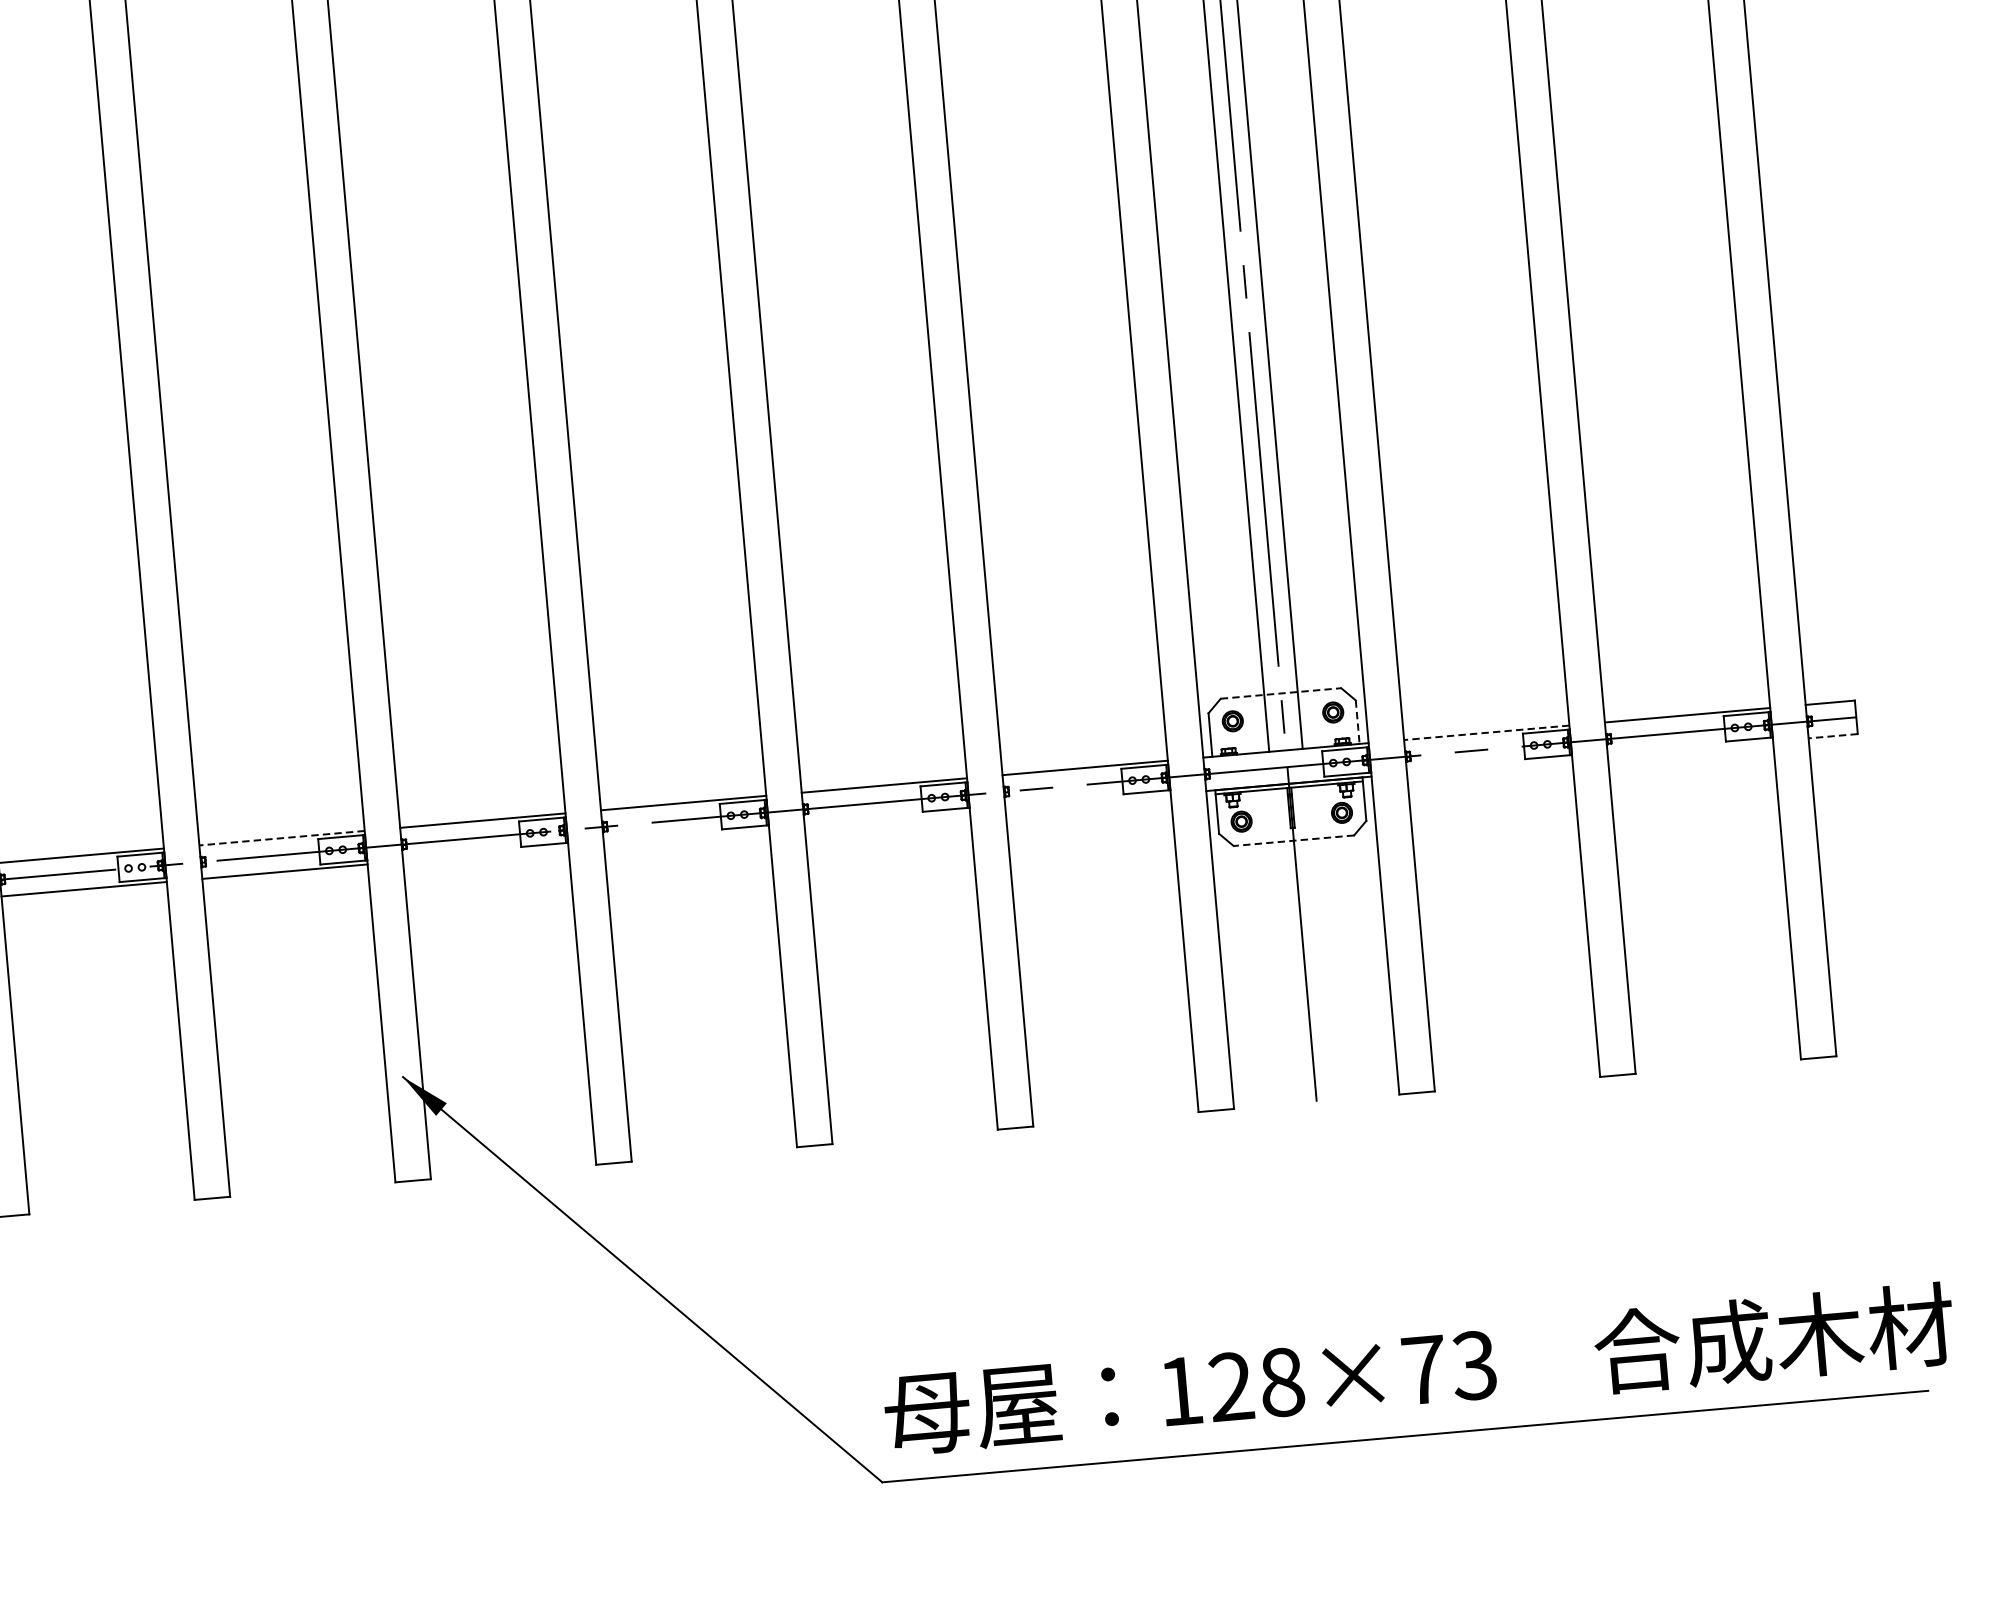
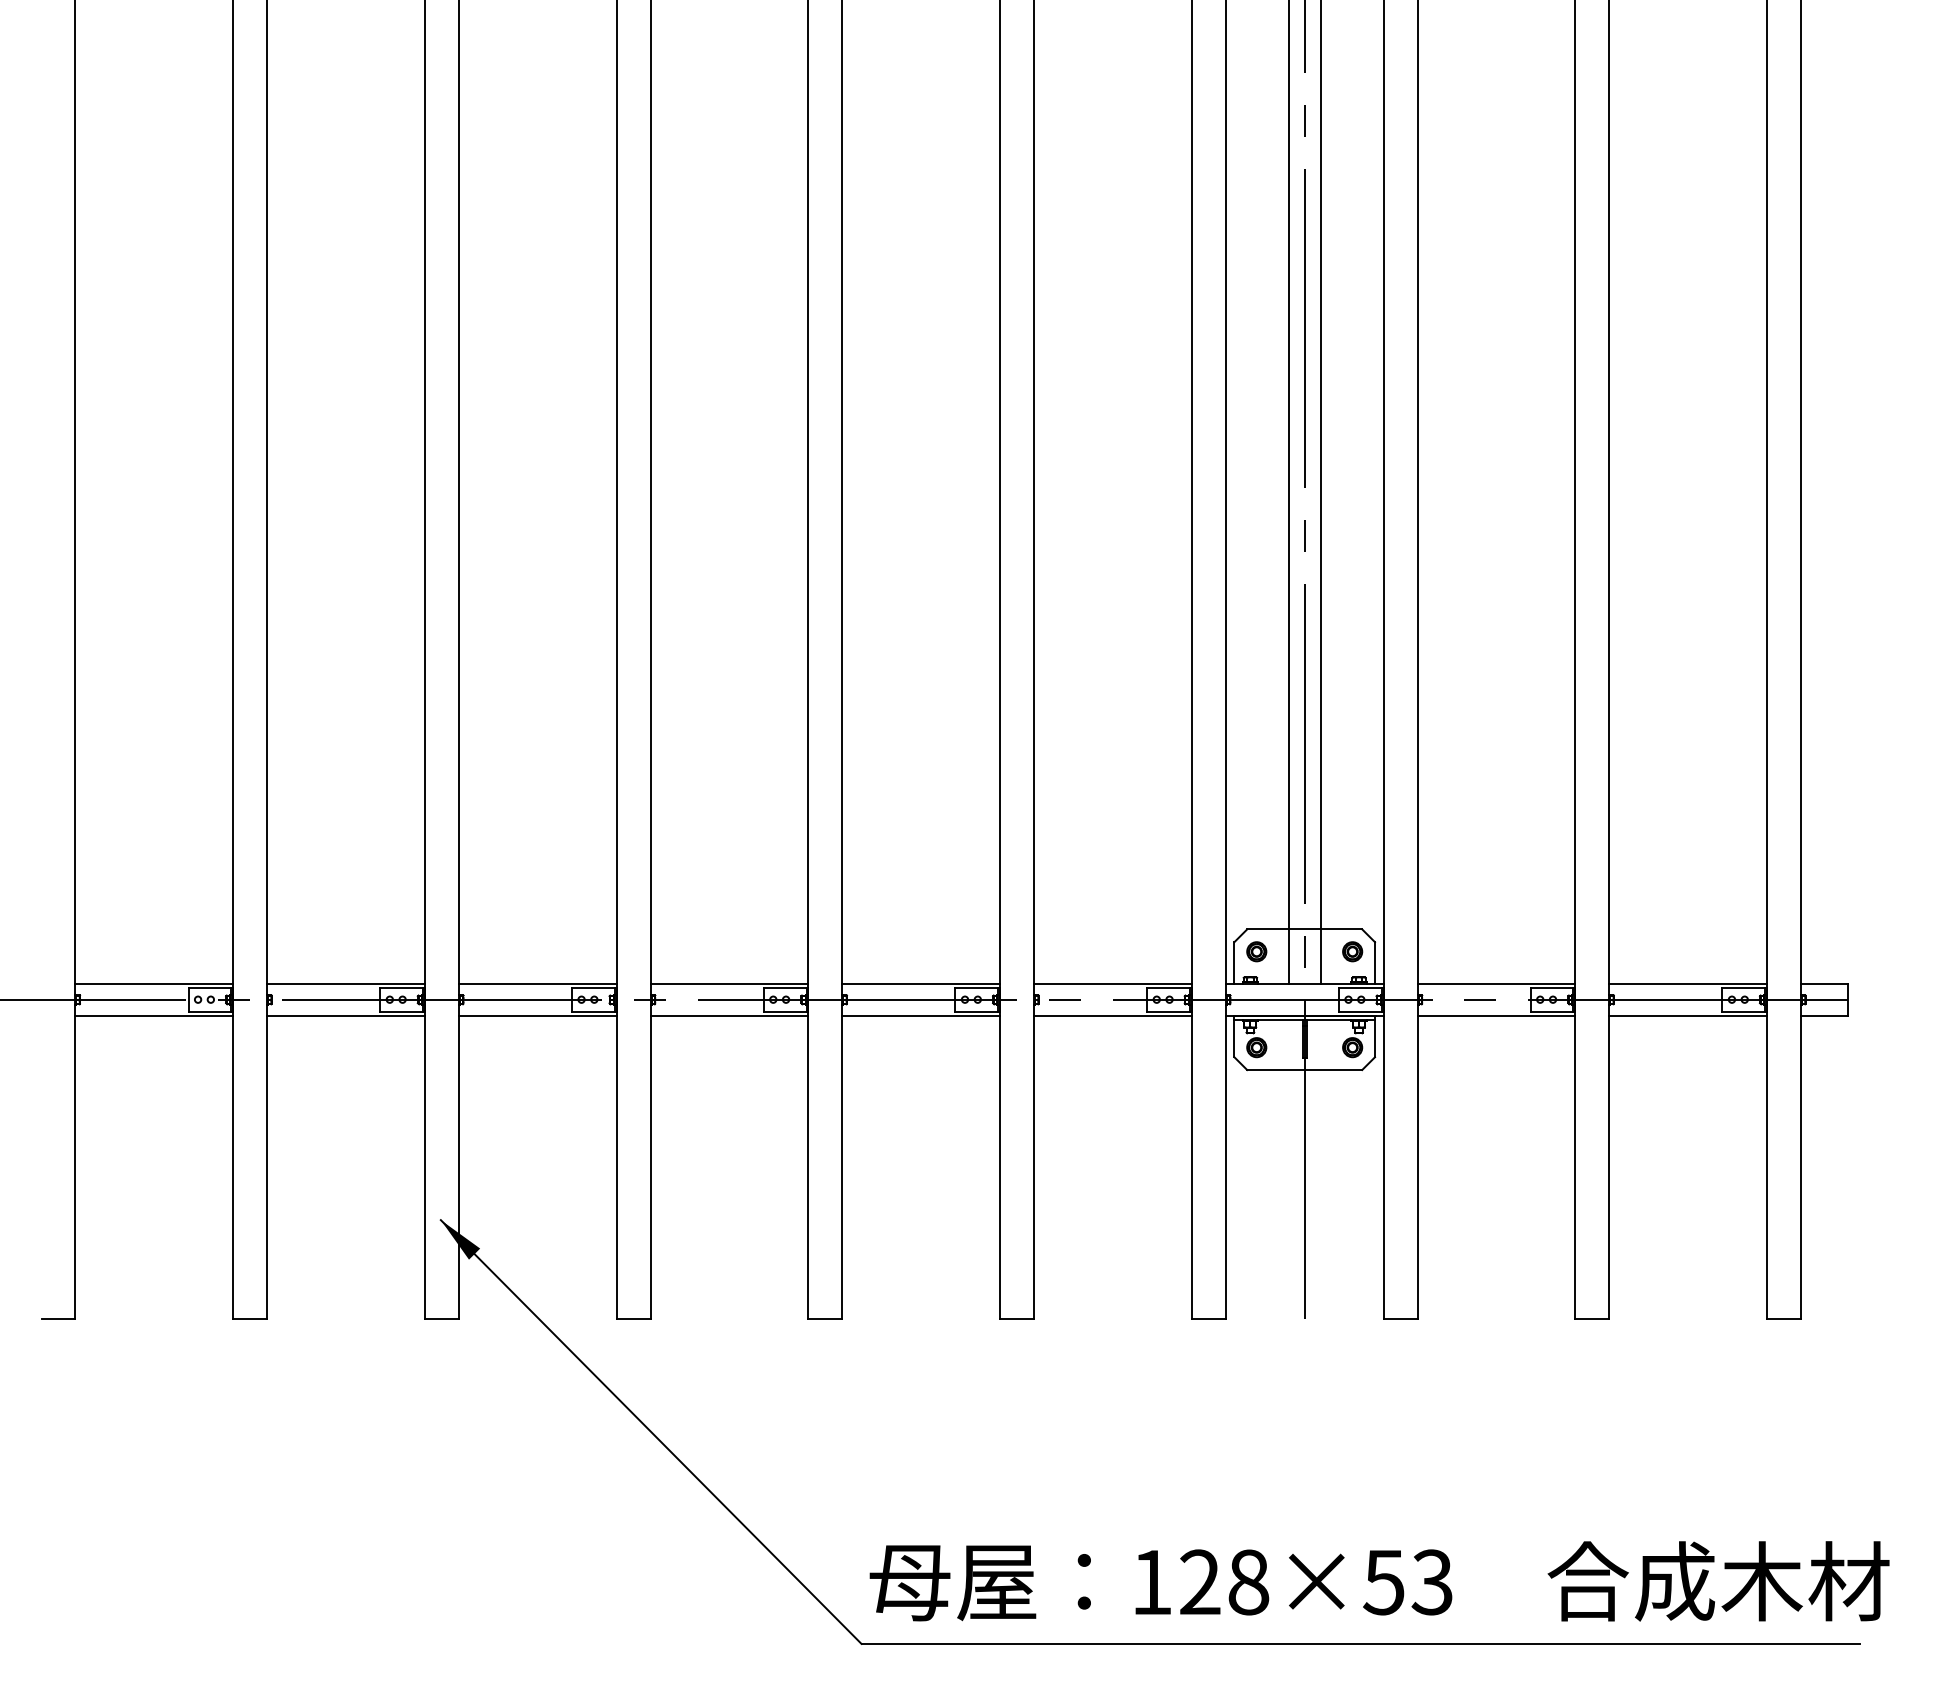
line: (1280, 693) -> (1304, 929), dashed -> solid
line: (1358, 721) -> (1375, 962), dashed -> solid
line: (1486, 732) -> (1496, 983), dashed -> solid
line: (1832, 736) -> (1823, 1015), dashed -> solid
line: (1690, 748) -> (1688, 1015), added
line: (1489, 766) -> (1496, 1015), added
line: (1087, 801) -> (1112, 1015), added
line: (887, 818) -> (921, 1015), added
line: (686, 836) -> (729, 1015), added
line: (282, 837) -> (346, 983), dashed -> solid
line: (1293, 841) -> (1304, 1070), dashed -> solid
line: (485, 853) -> (537, 1015), added
text: (1423, 1370) -> (1383, 1582), 128×73 -> 128×53

